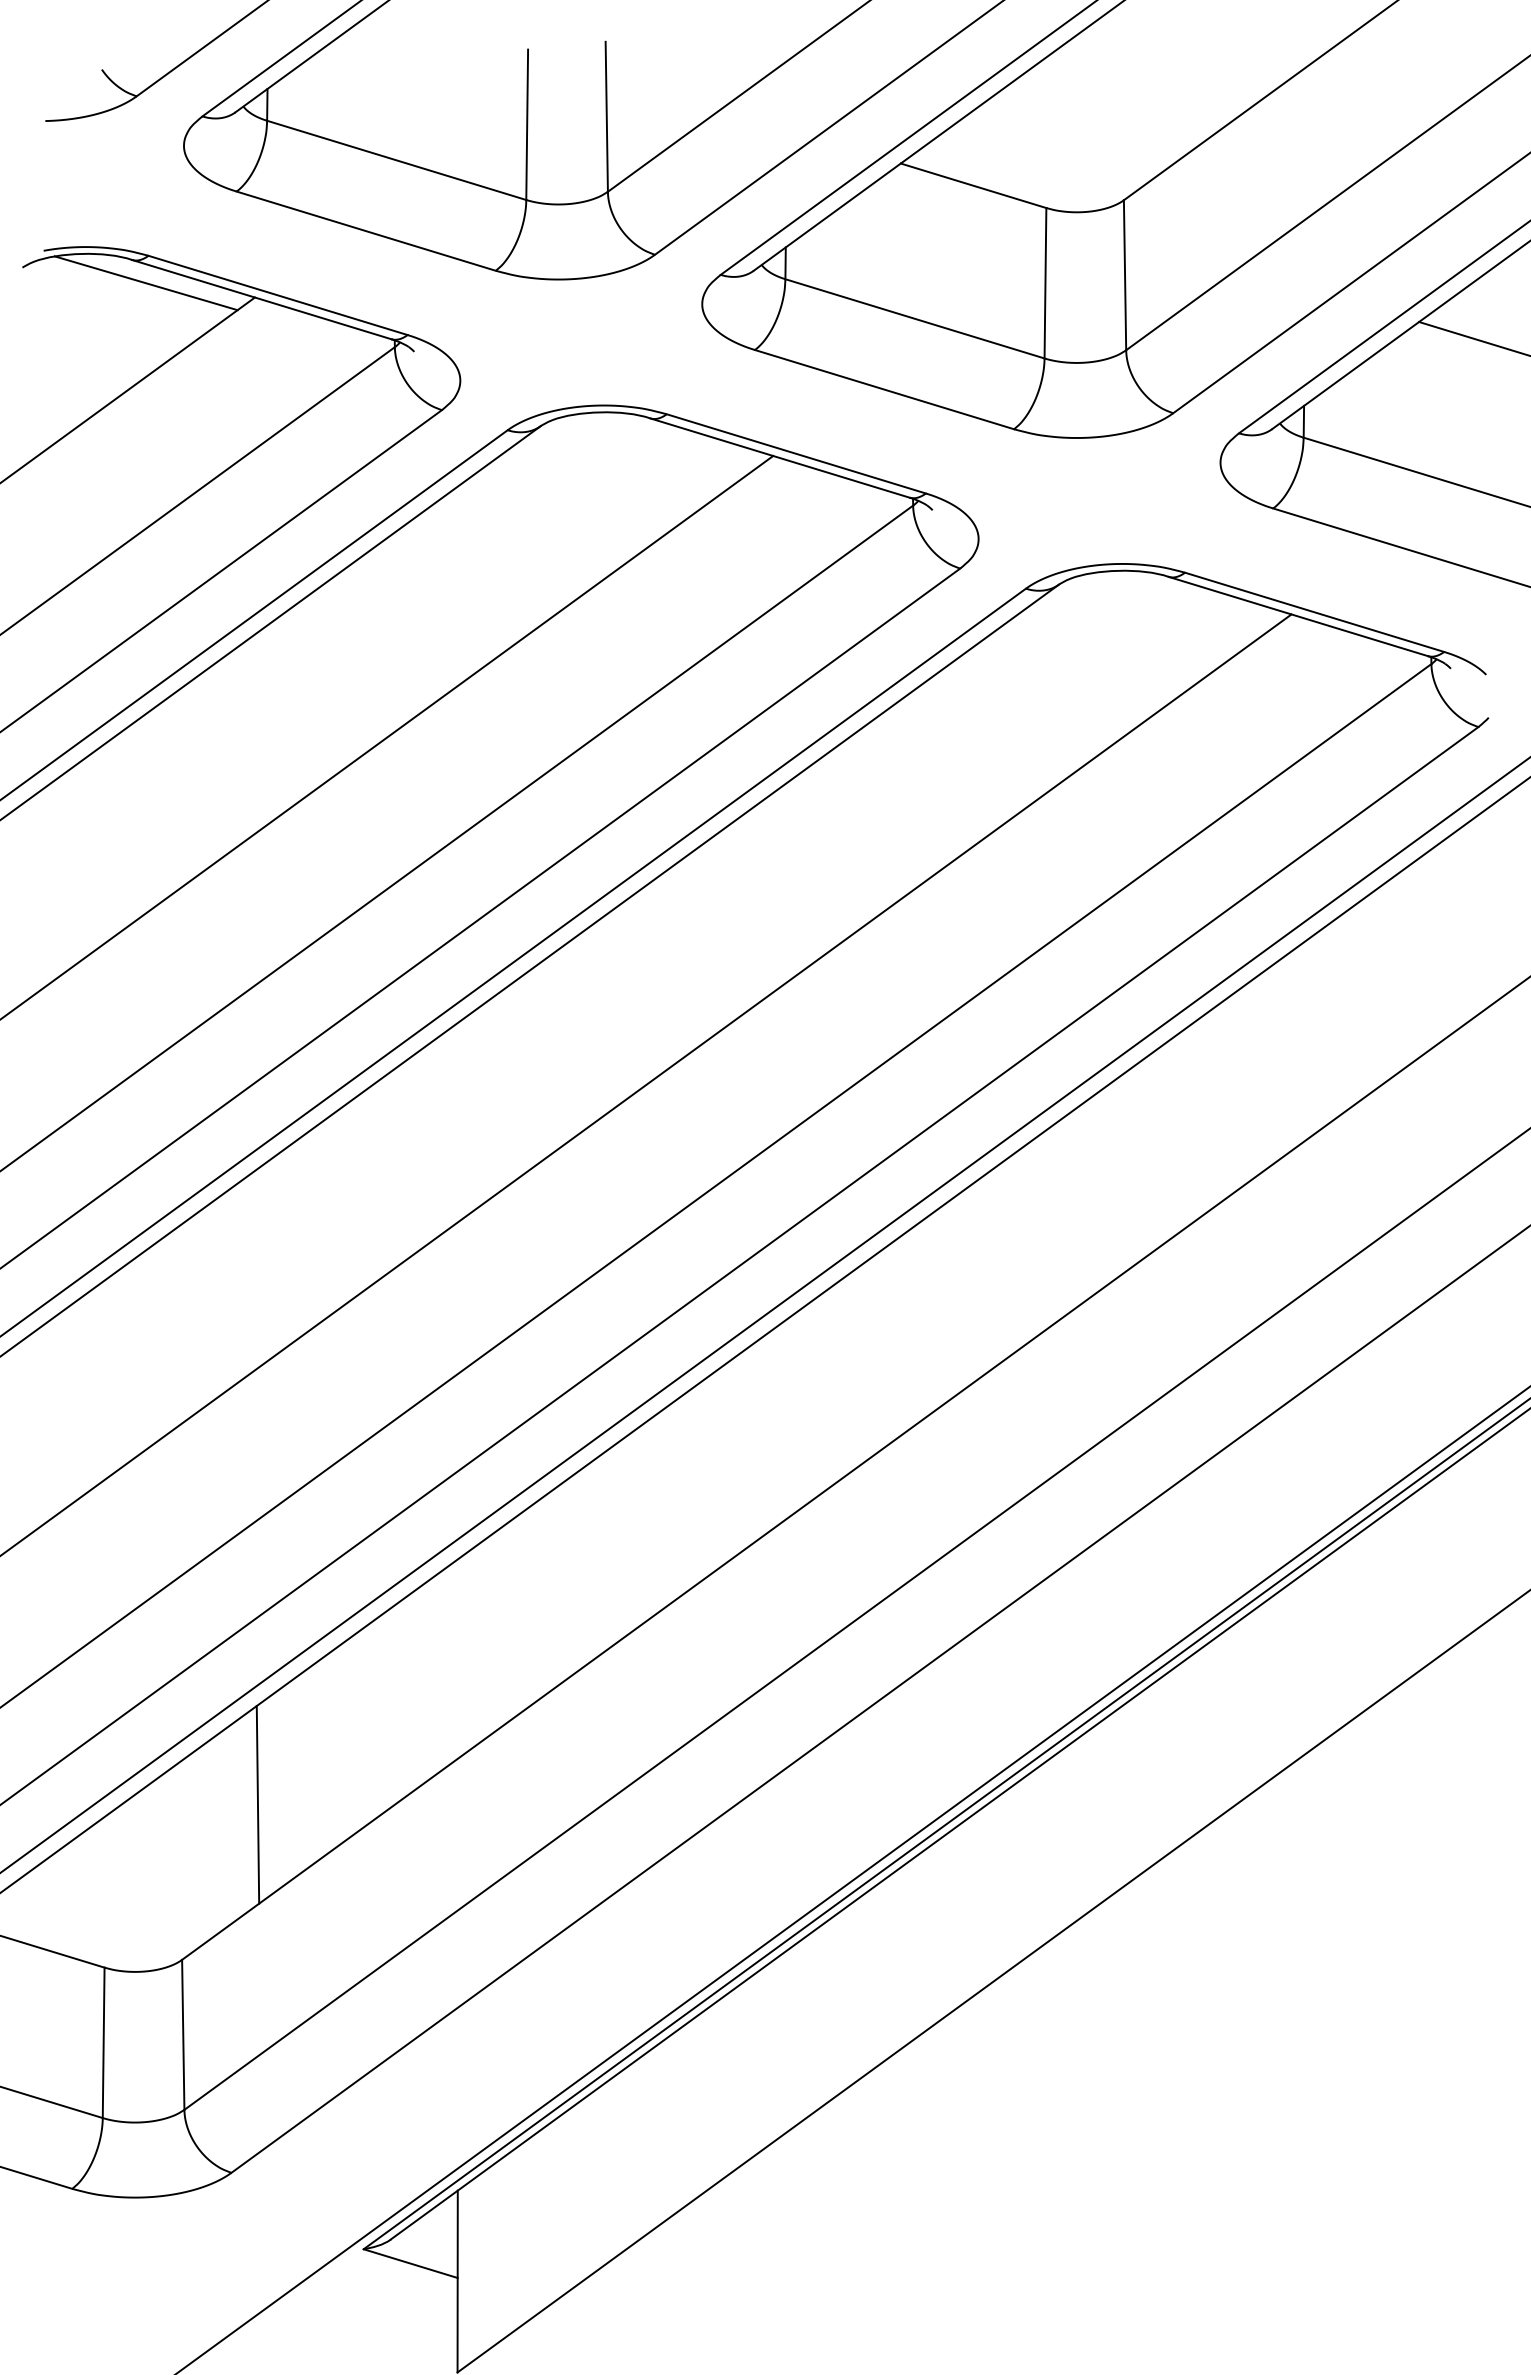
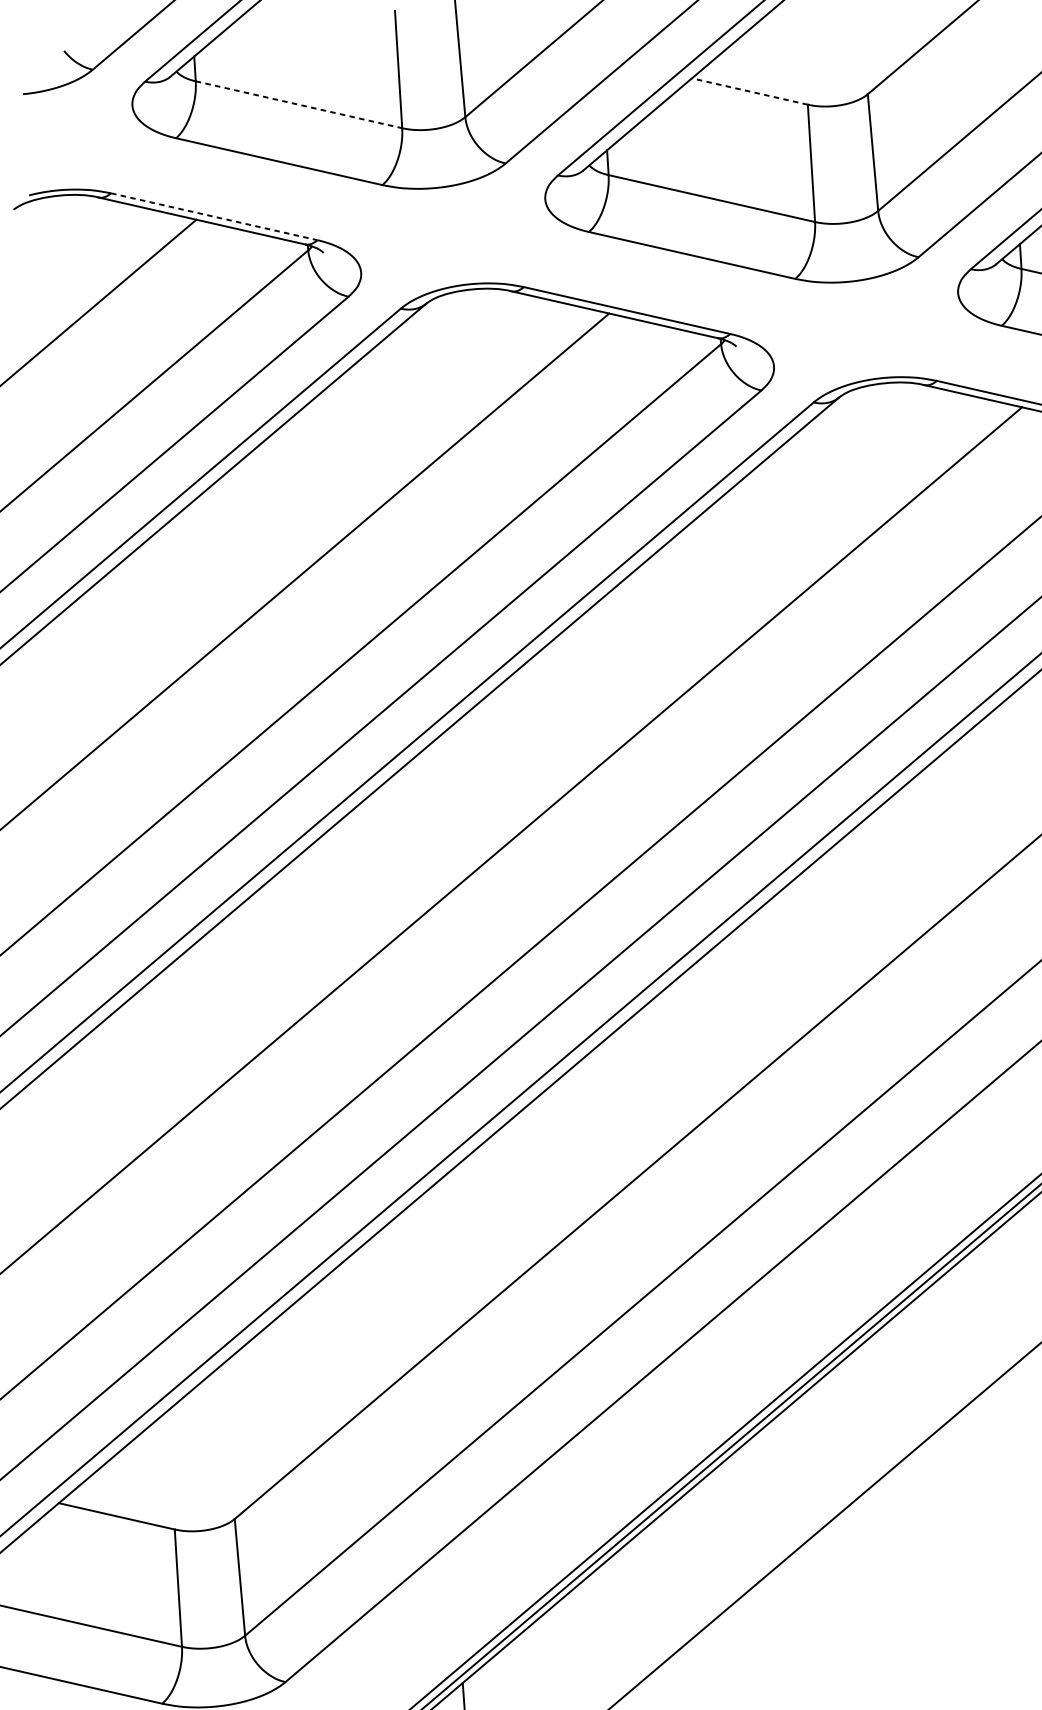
line: (397, 160) -> (299, 104), solid -> dashed
line: (973, 185) -> (749, 91), solid -> dashed
line: (145, 283) -> (110, 215), removed
line: (278, 295) -> (214, 216), solid -> dashed
line: (257, 1804) -> (284, 1393), removed

